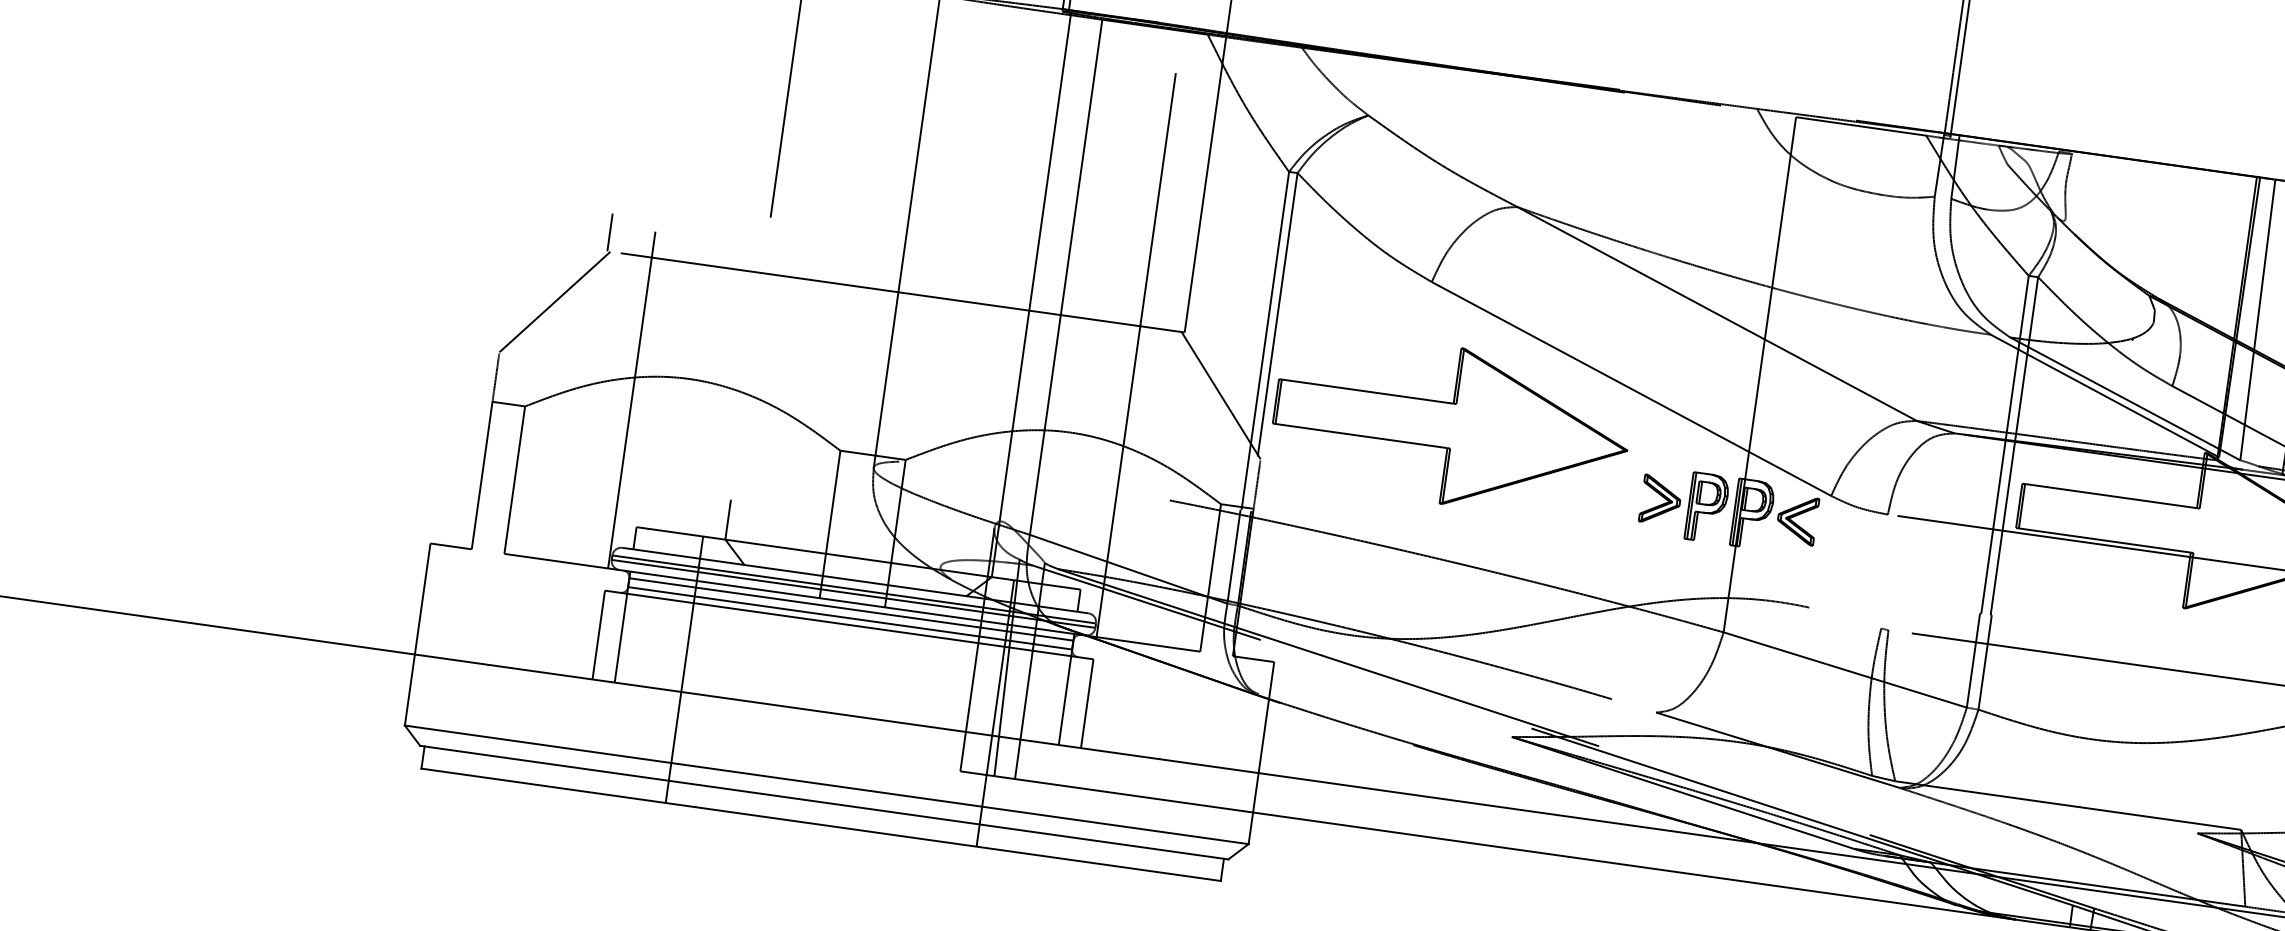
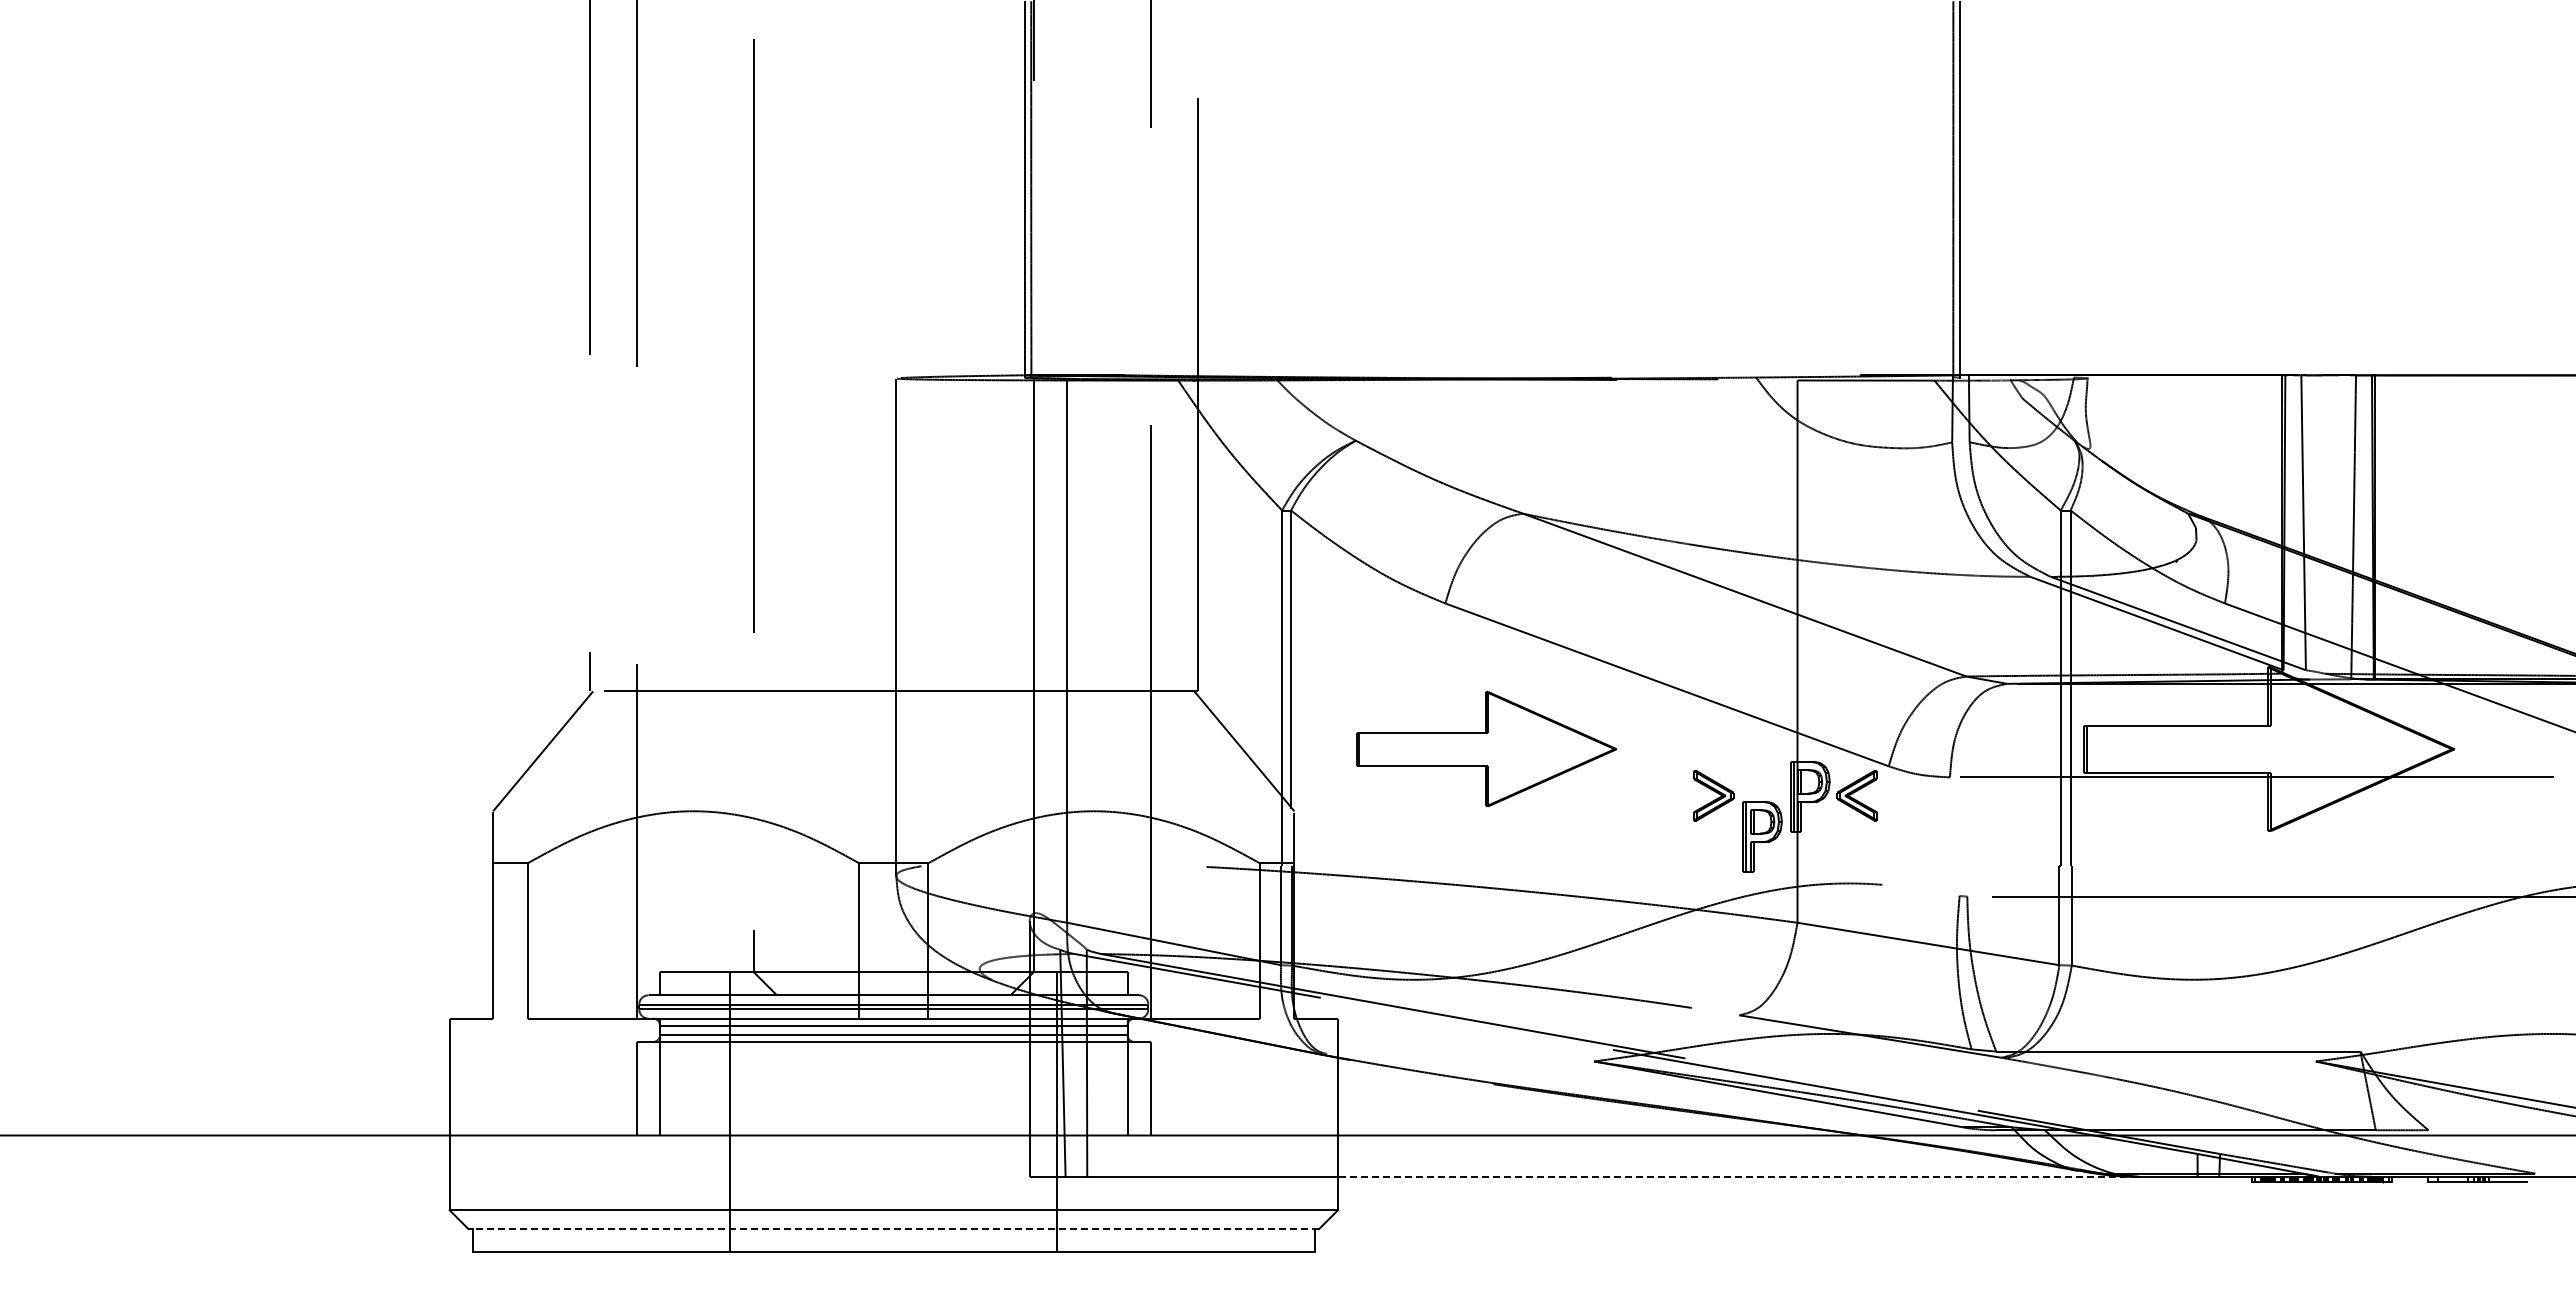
part: (1451, 425) -> (1486, 748), size x0.7
part: (1707, 507) -> (1762, 836), moved
line: (823, 803) -> (893, 1229), solid -> dashed
line: (1632, 865) -> (1737, 1176), solid -> dashed

